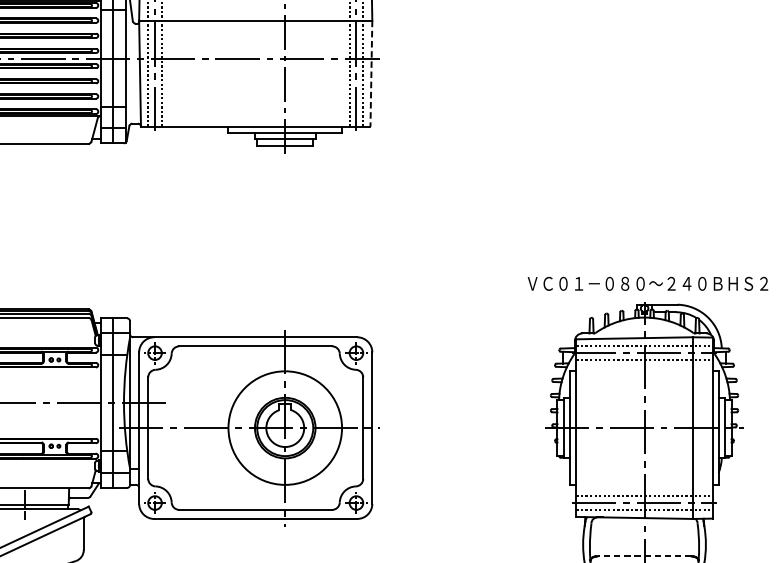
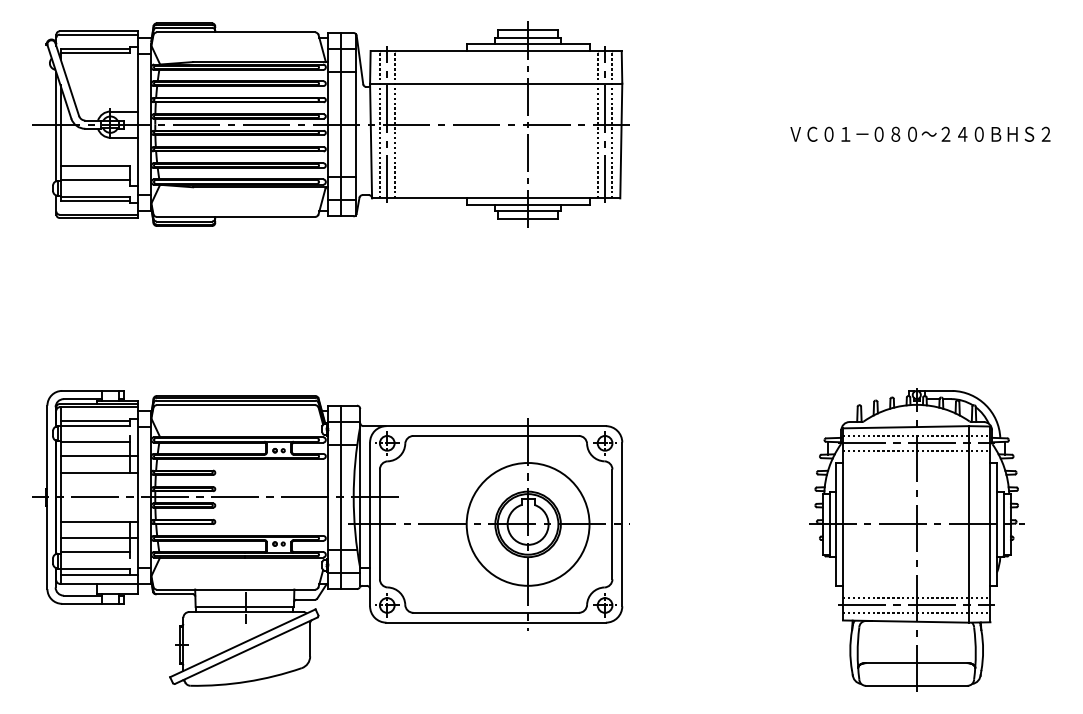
line: (371, 74) -> (621, 141), dashed -> solid
text: (648, 283) -> (920, 133), moved
line: (644, 556) -> (916, 663), dashed -> solid

